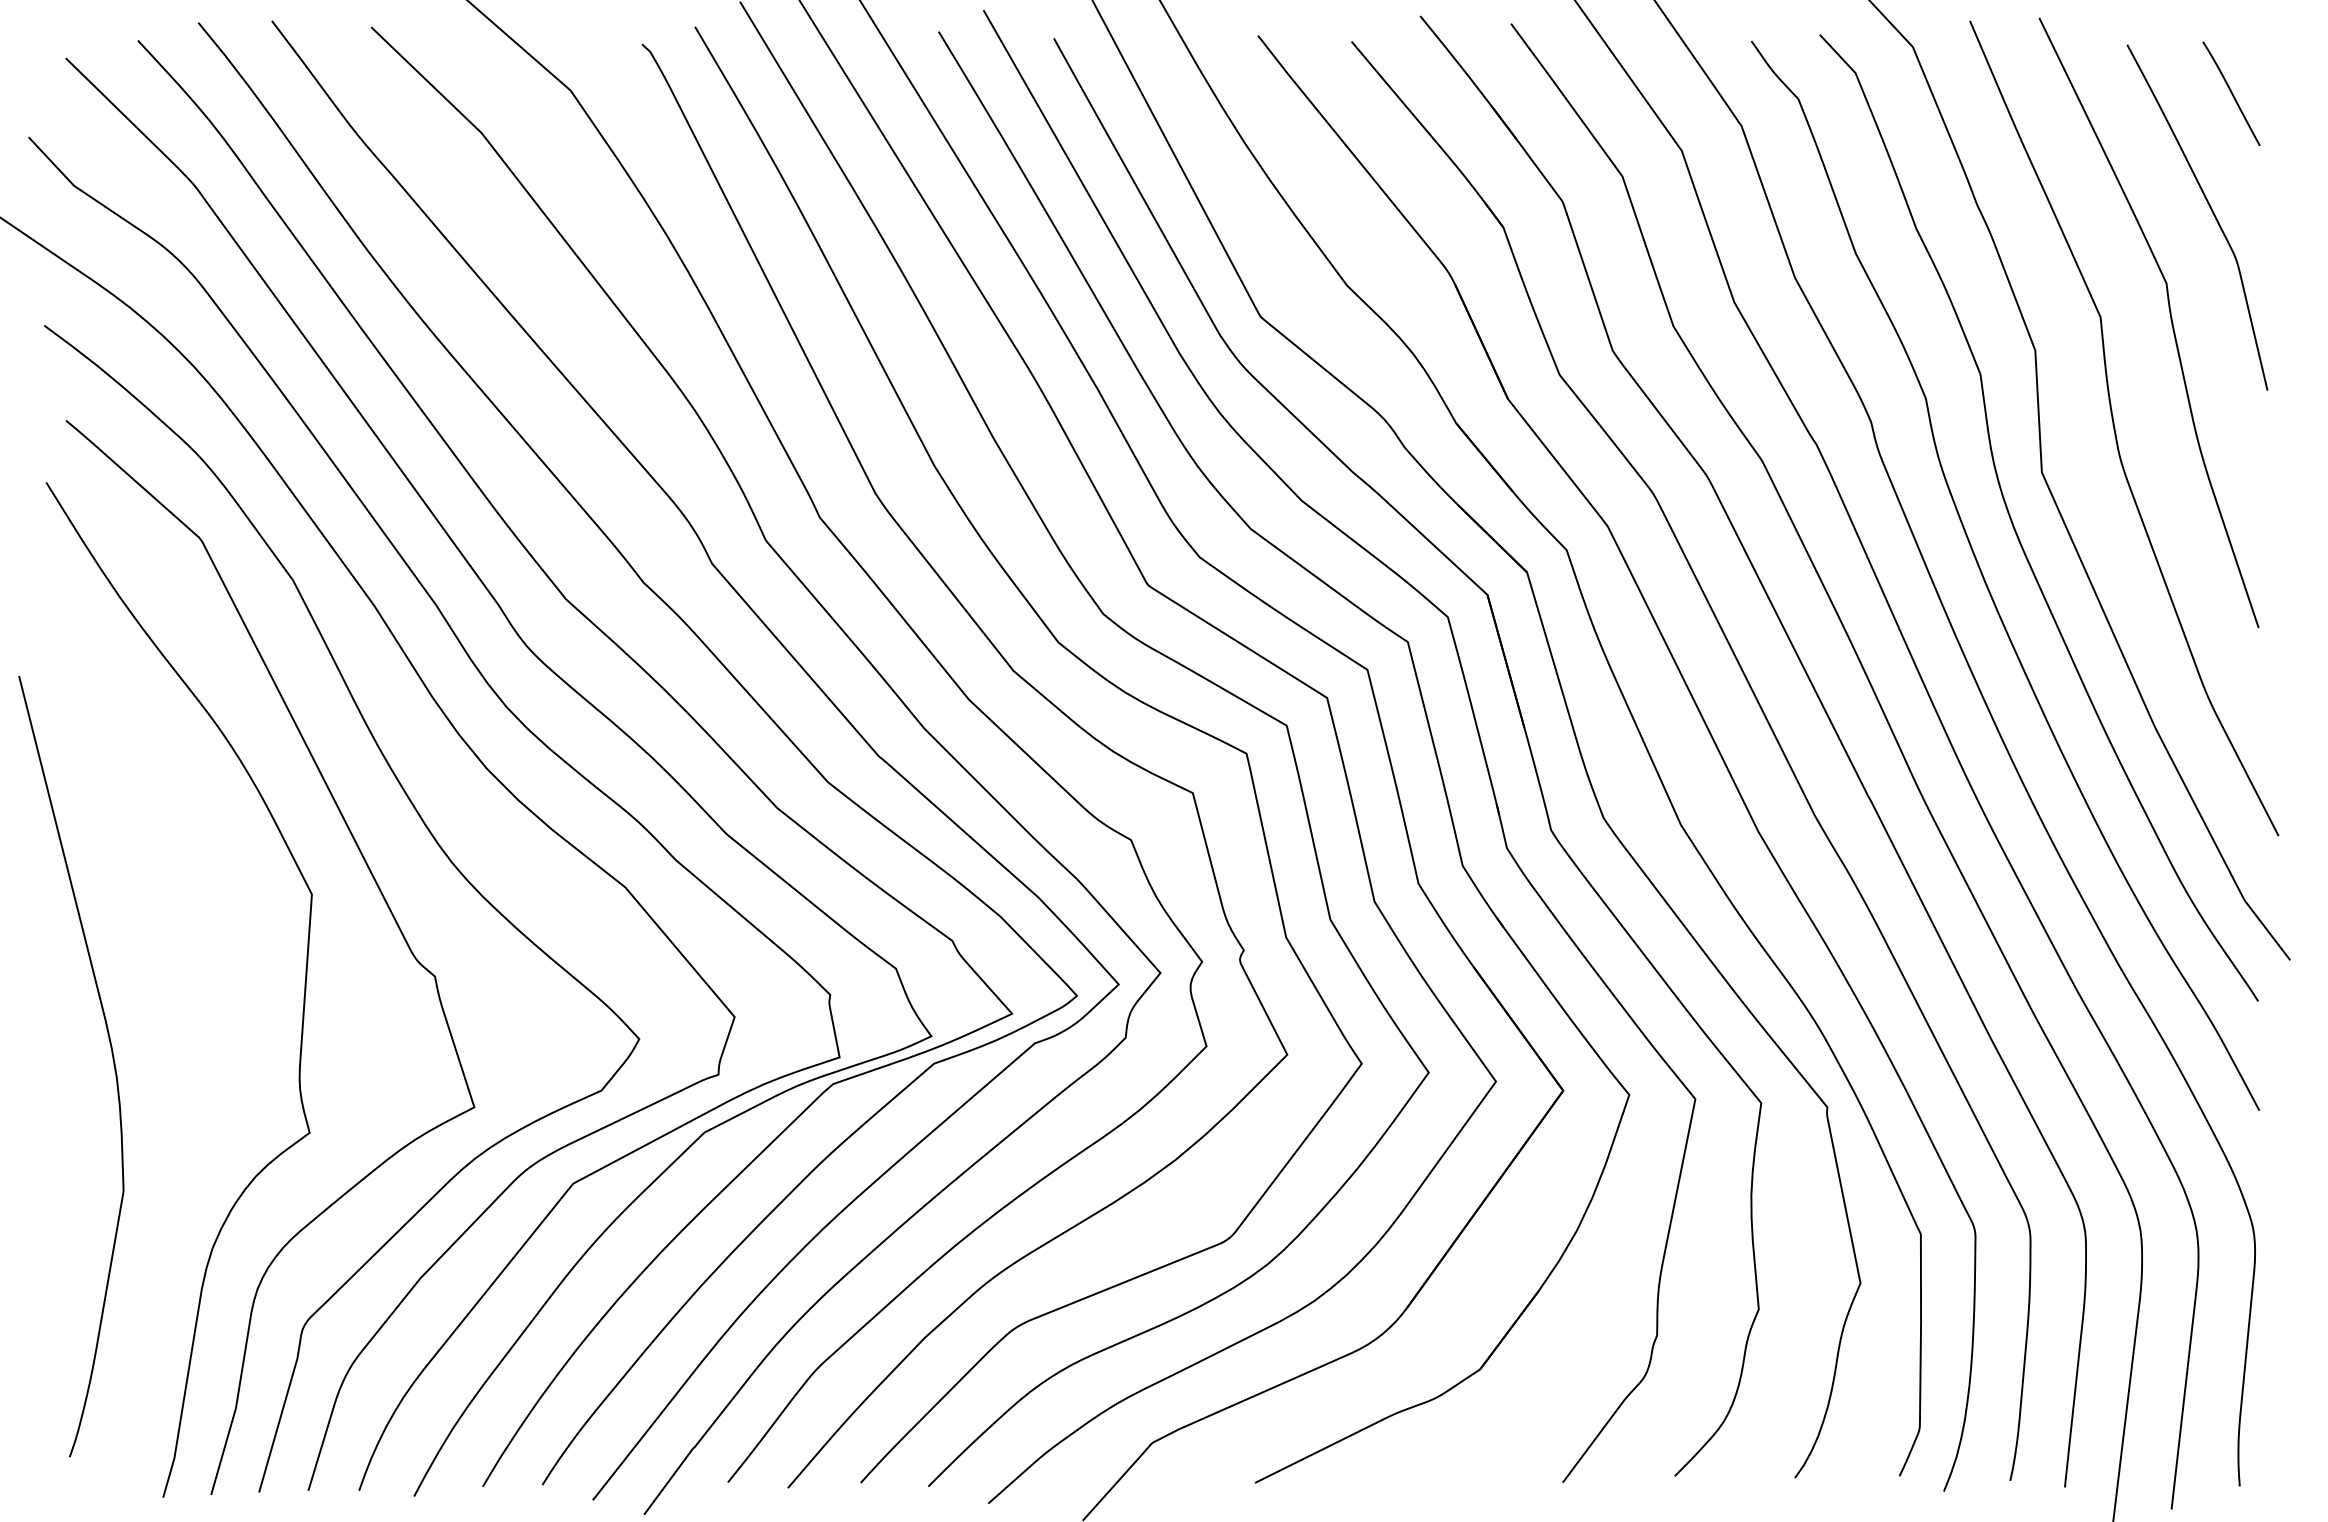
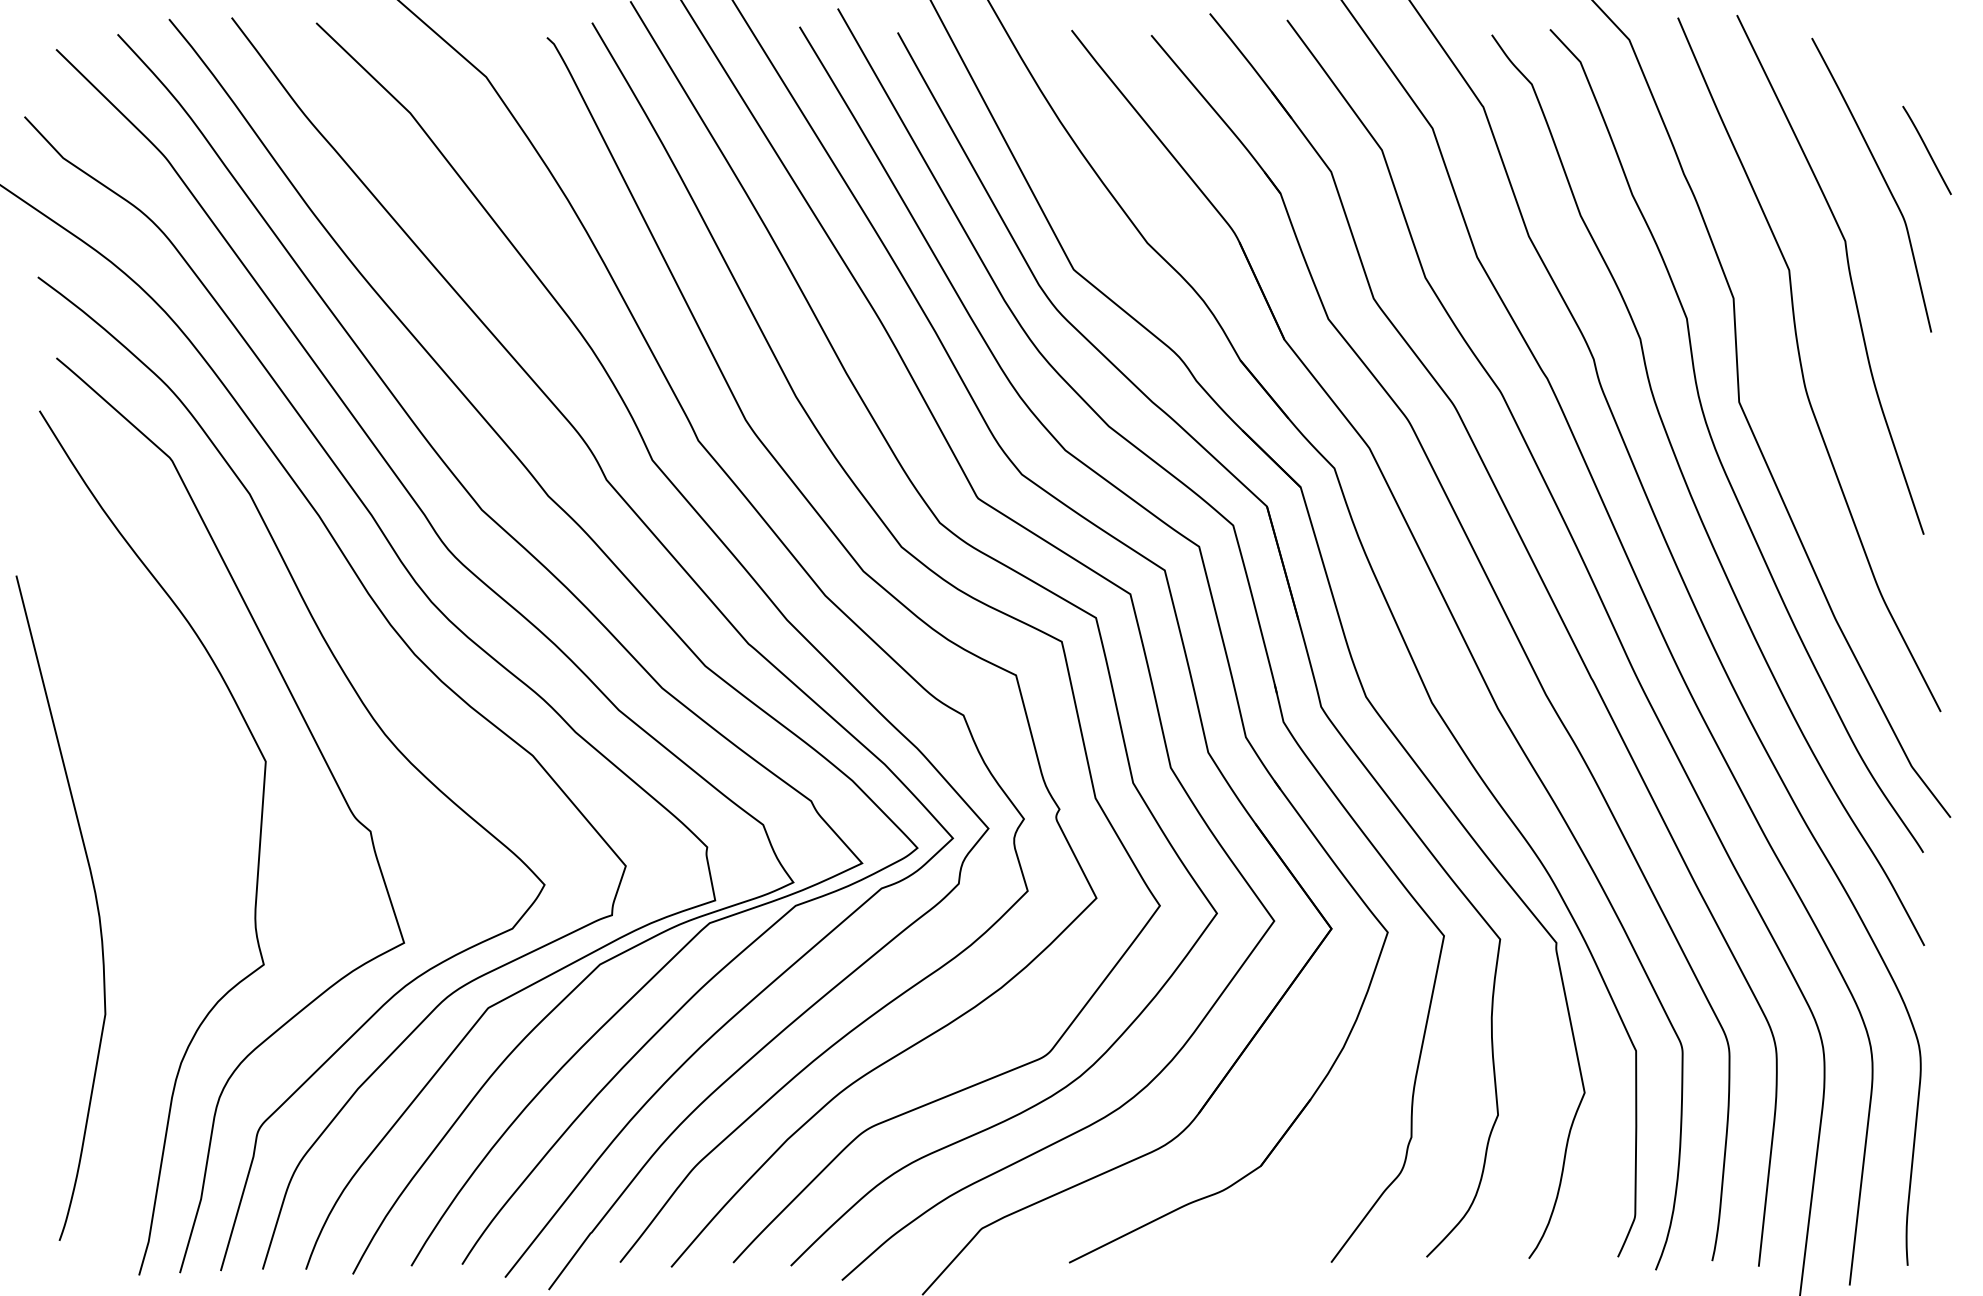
curve: (2231, 93) -> (1927, 150), moved

